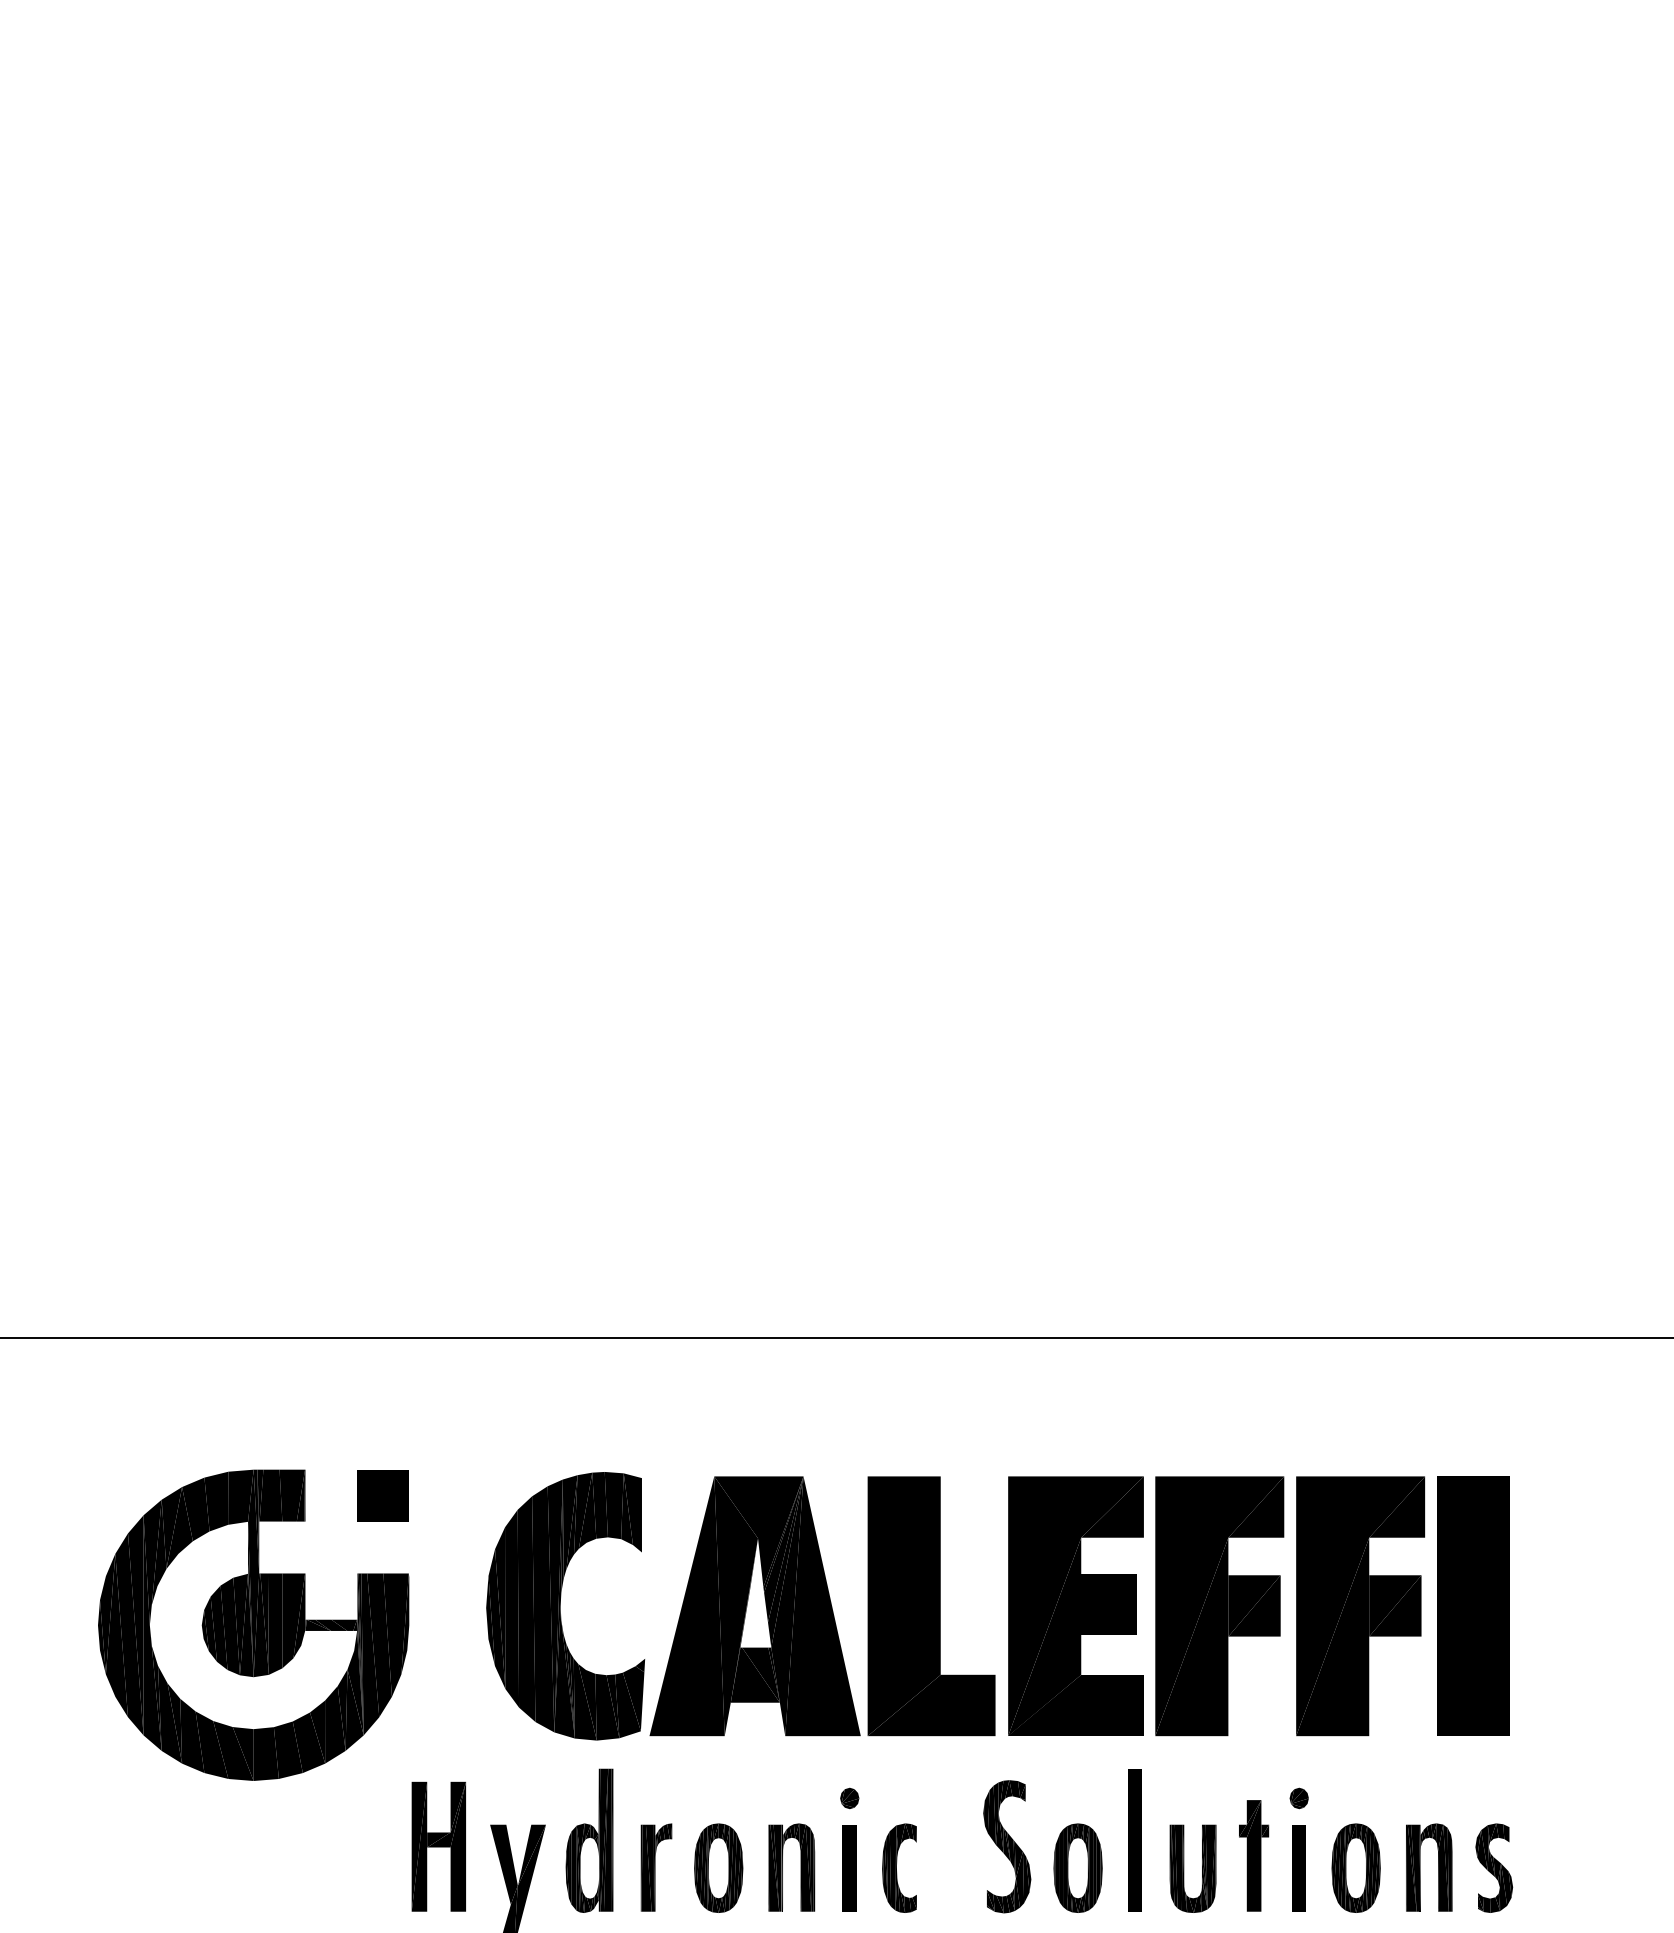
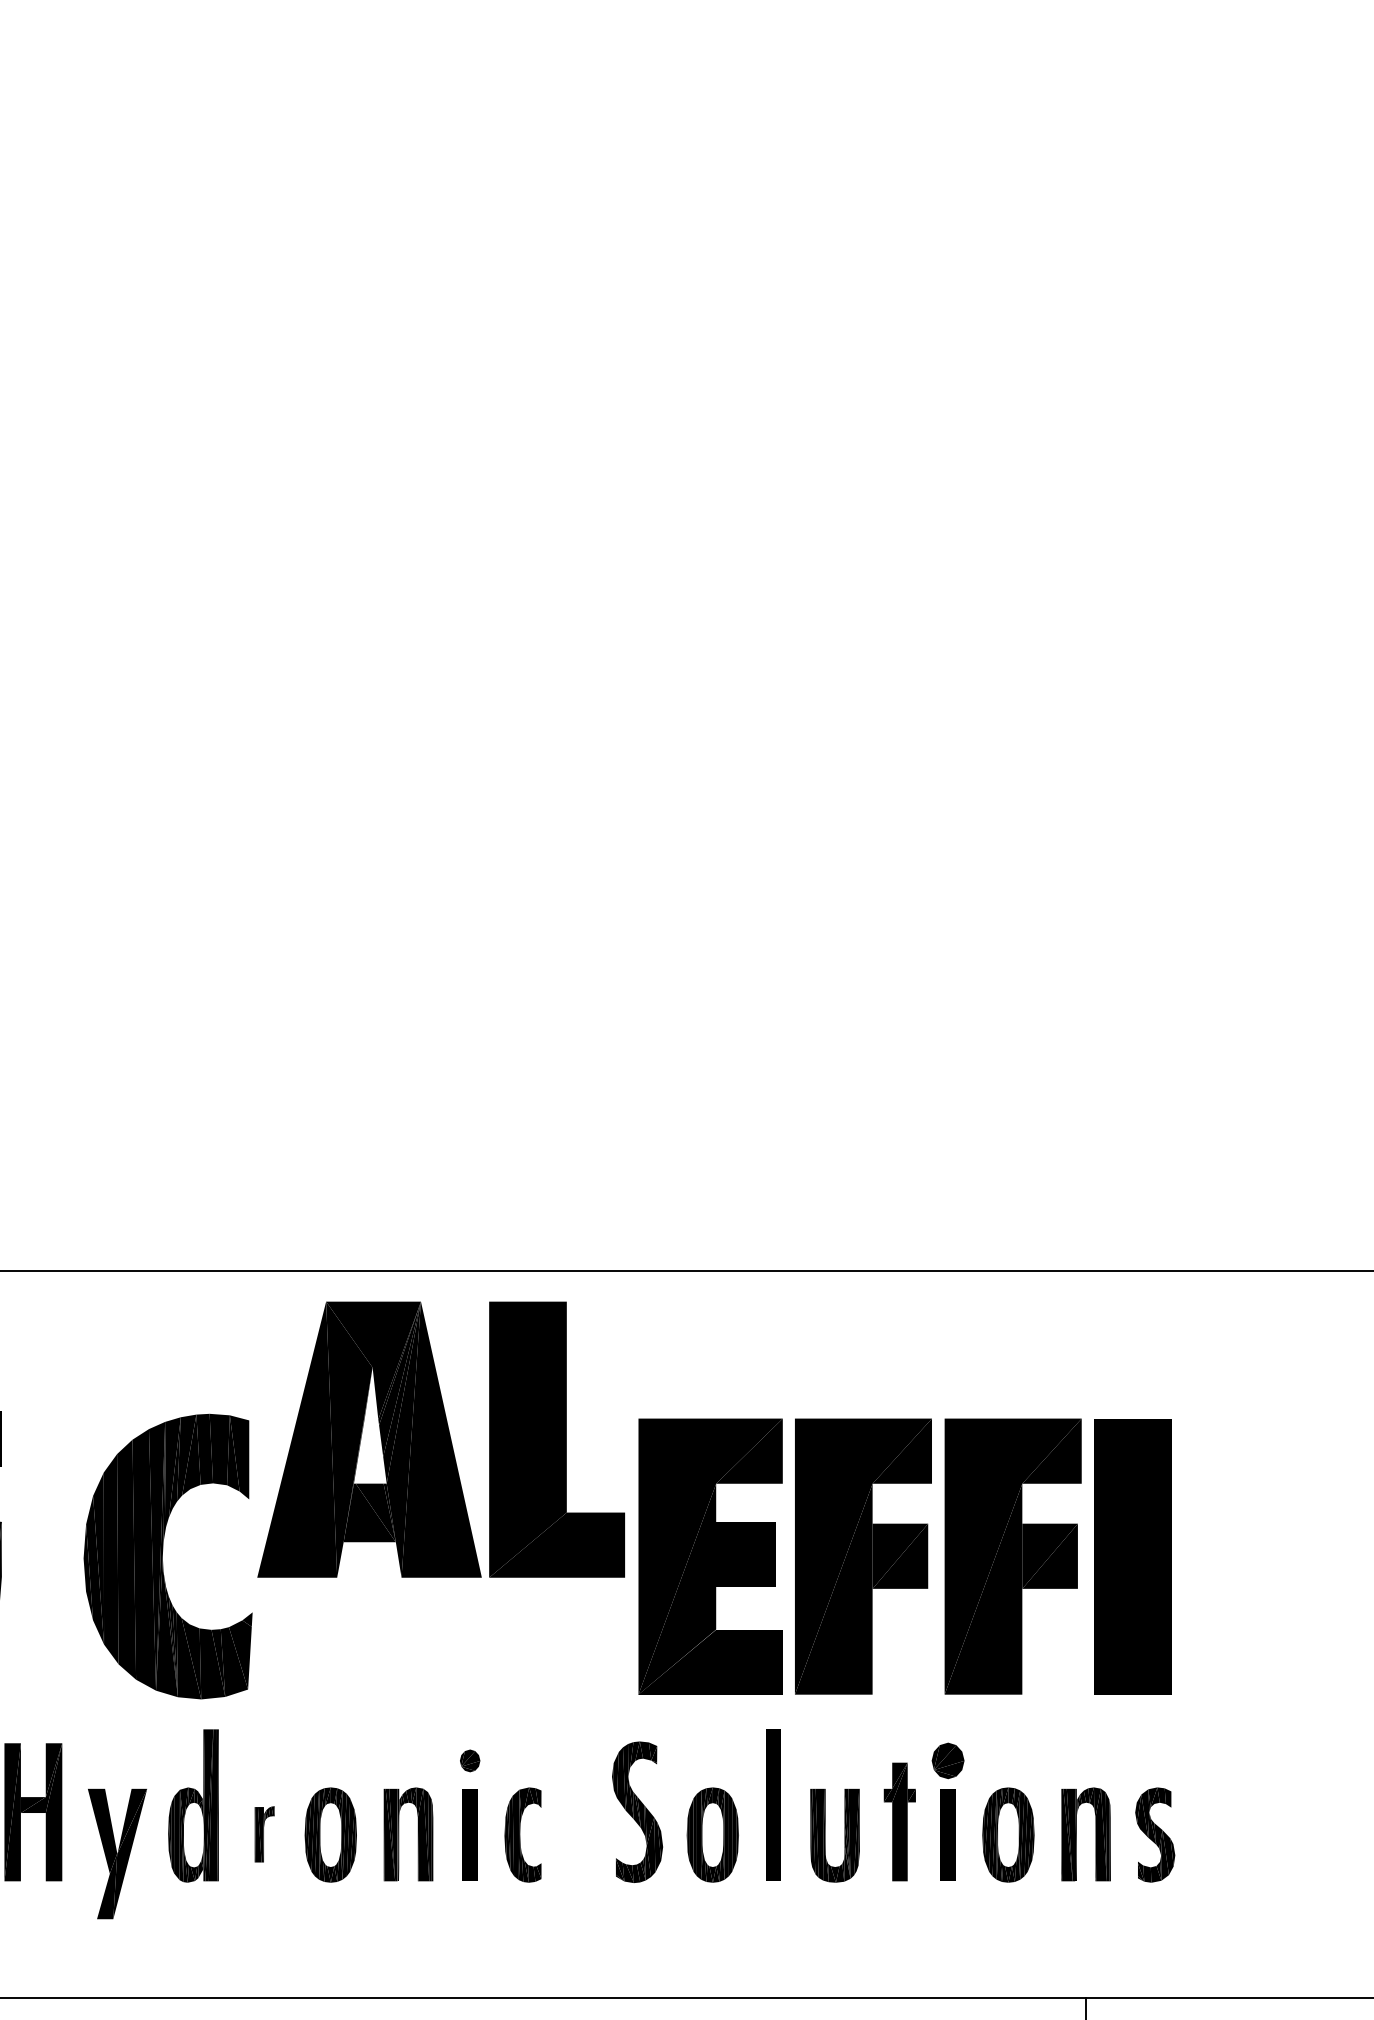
part: (822, 1606) -> (441, 1439), moved
part: (1298, 1798) -> (947, 1760), size x1.6
part: (656, 1867) -> (264, 1834), size x0.6

